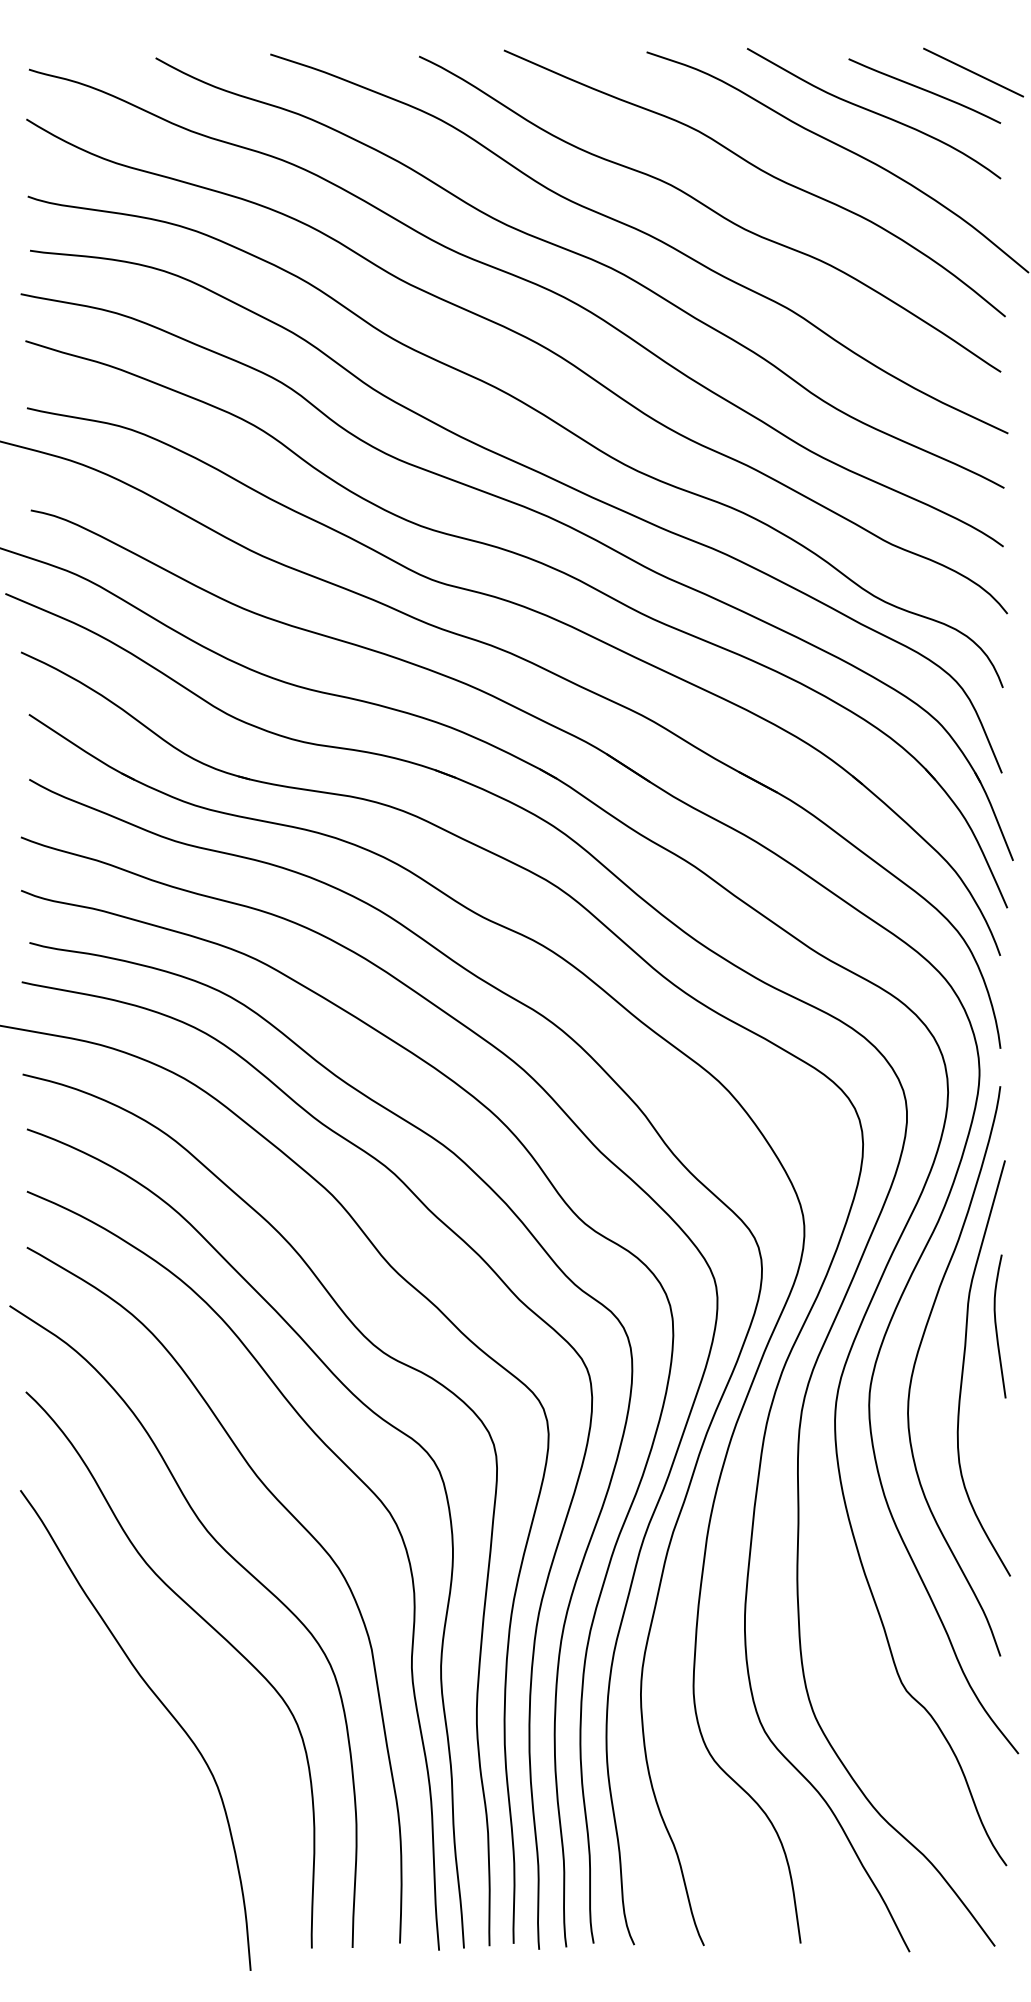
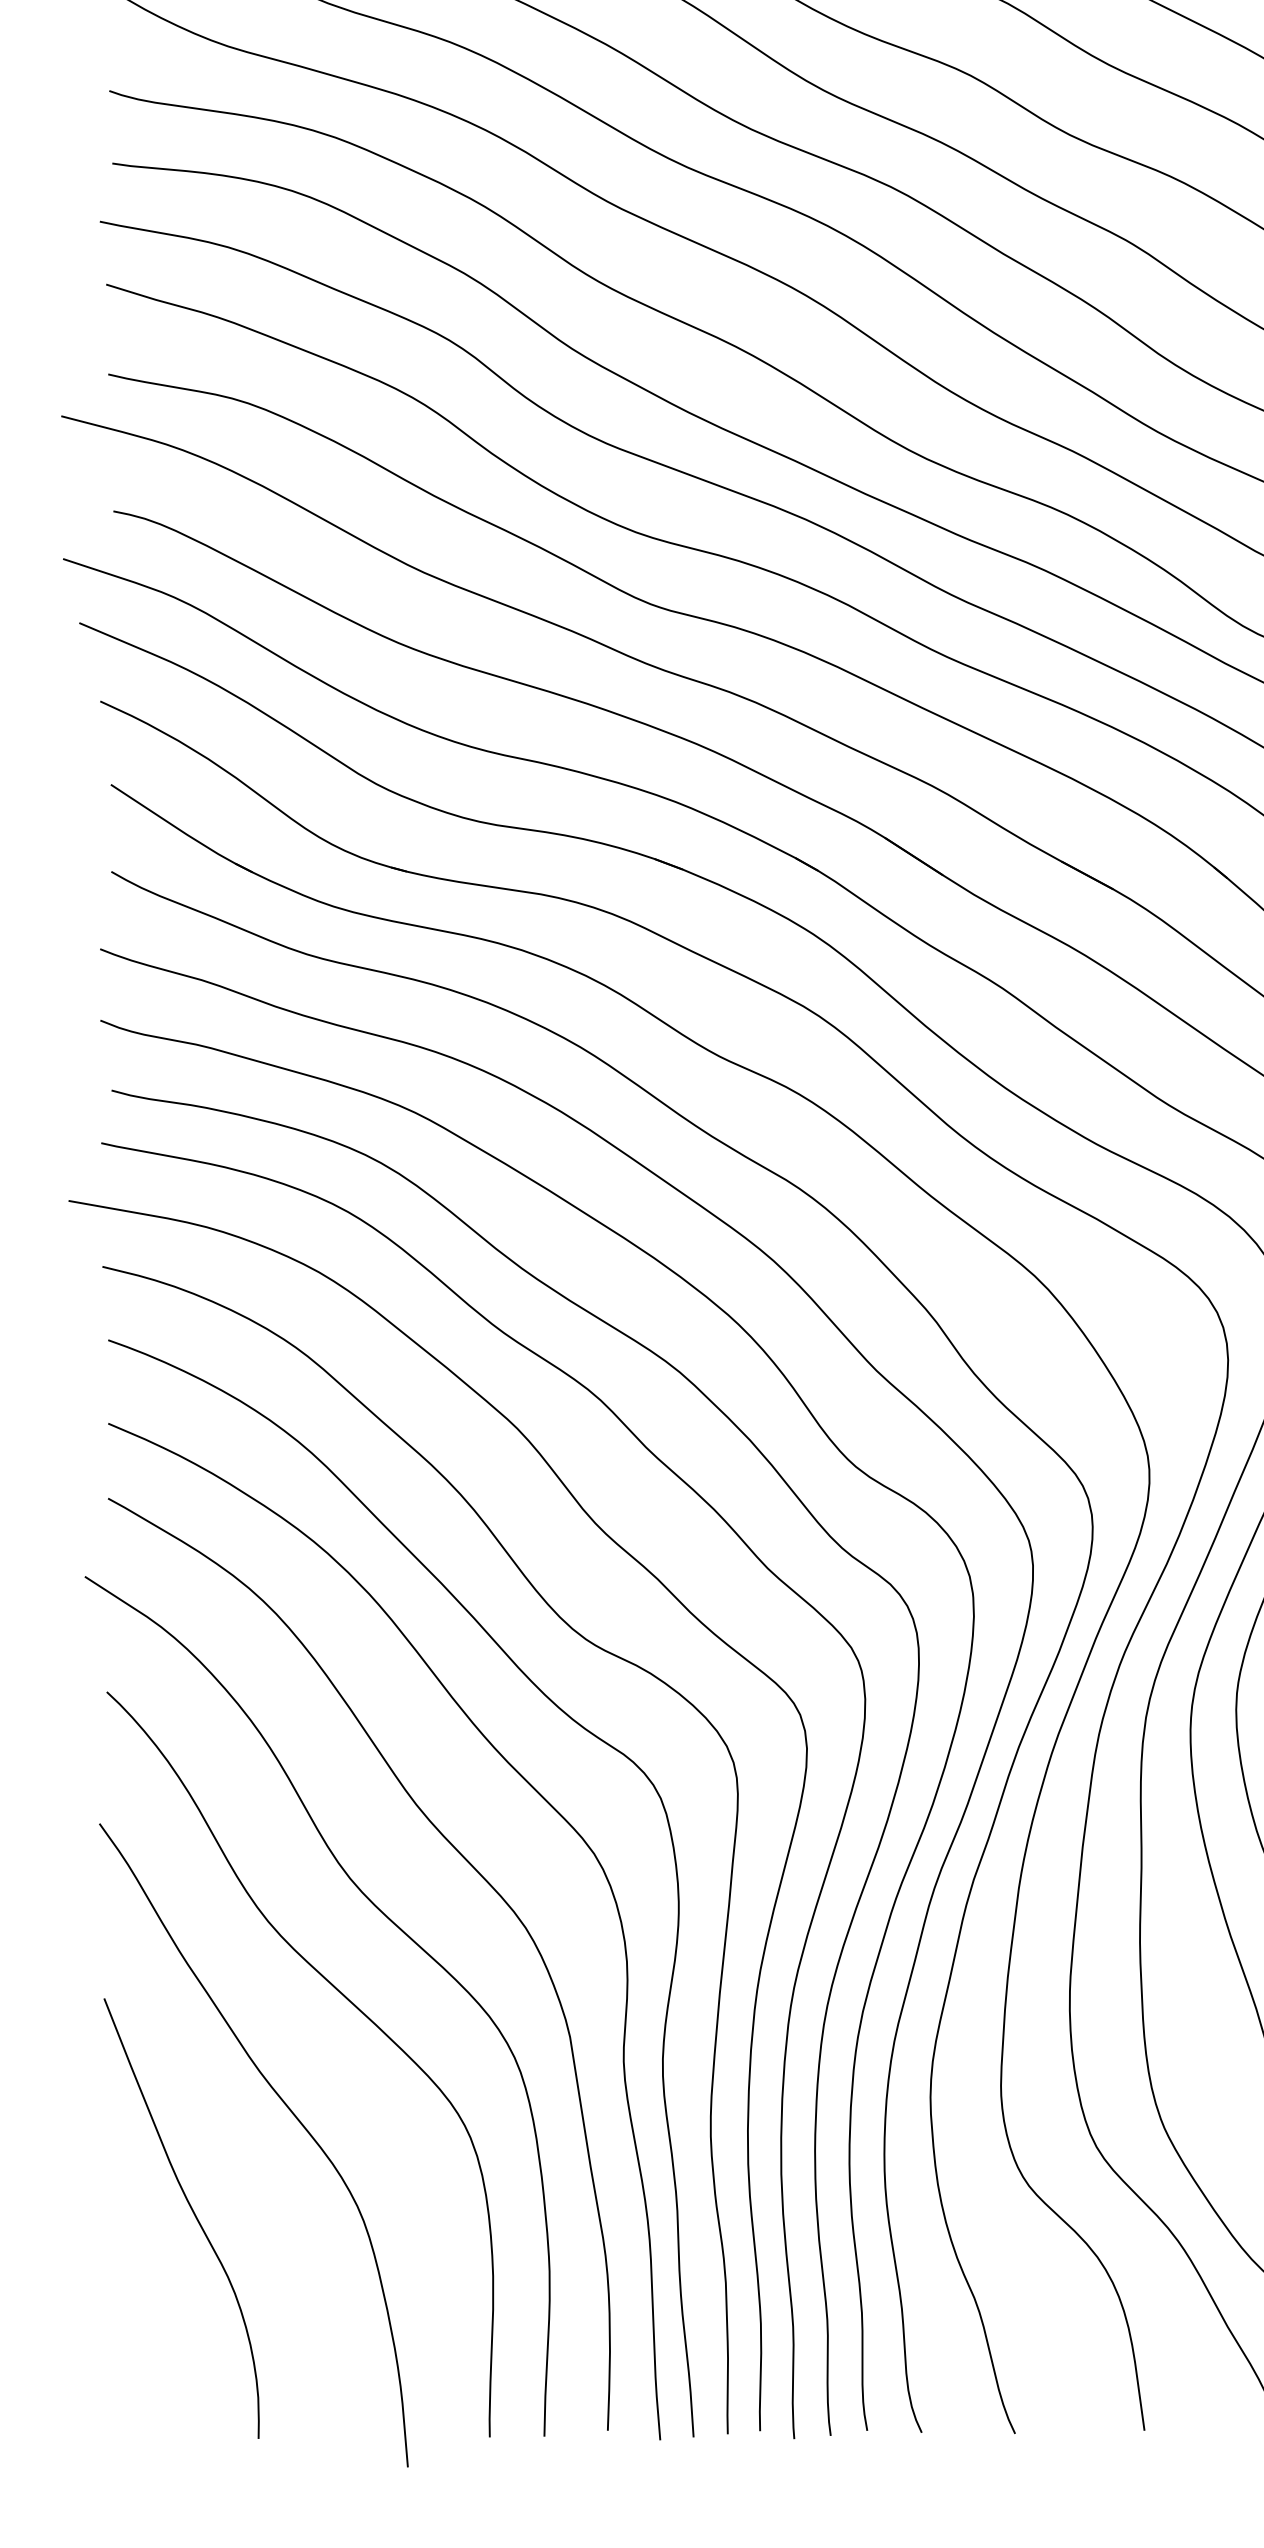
curve: (89, 1780) -> (192, 2212), added

